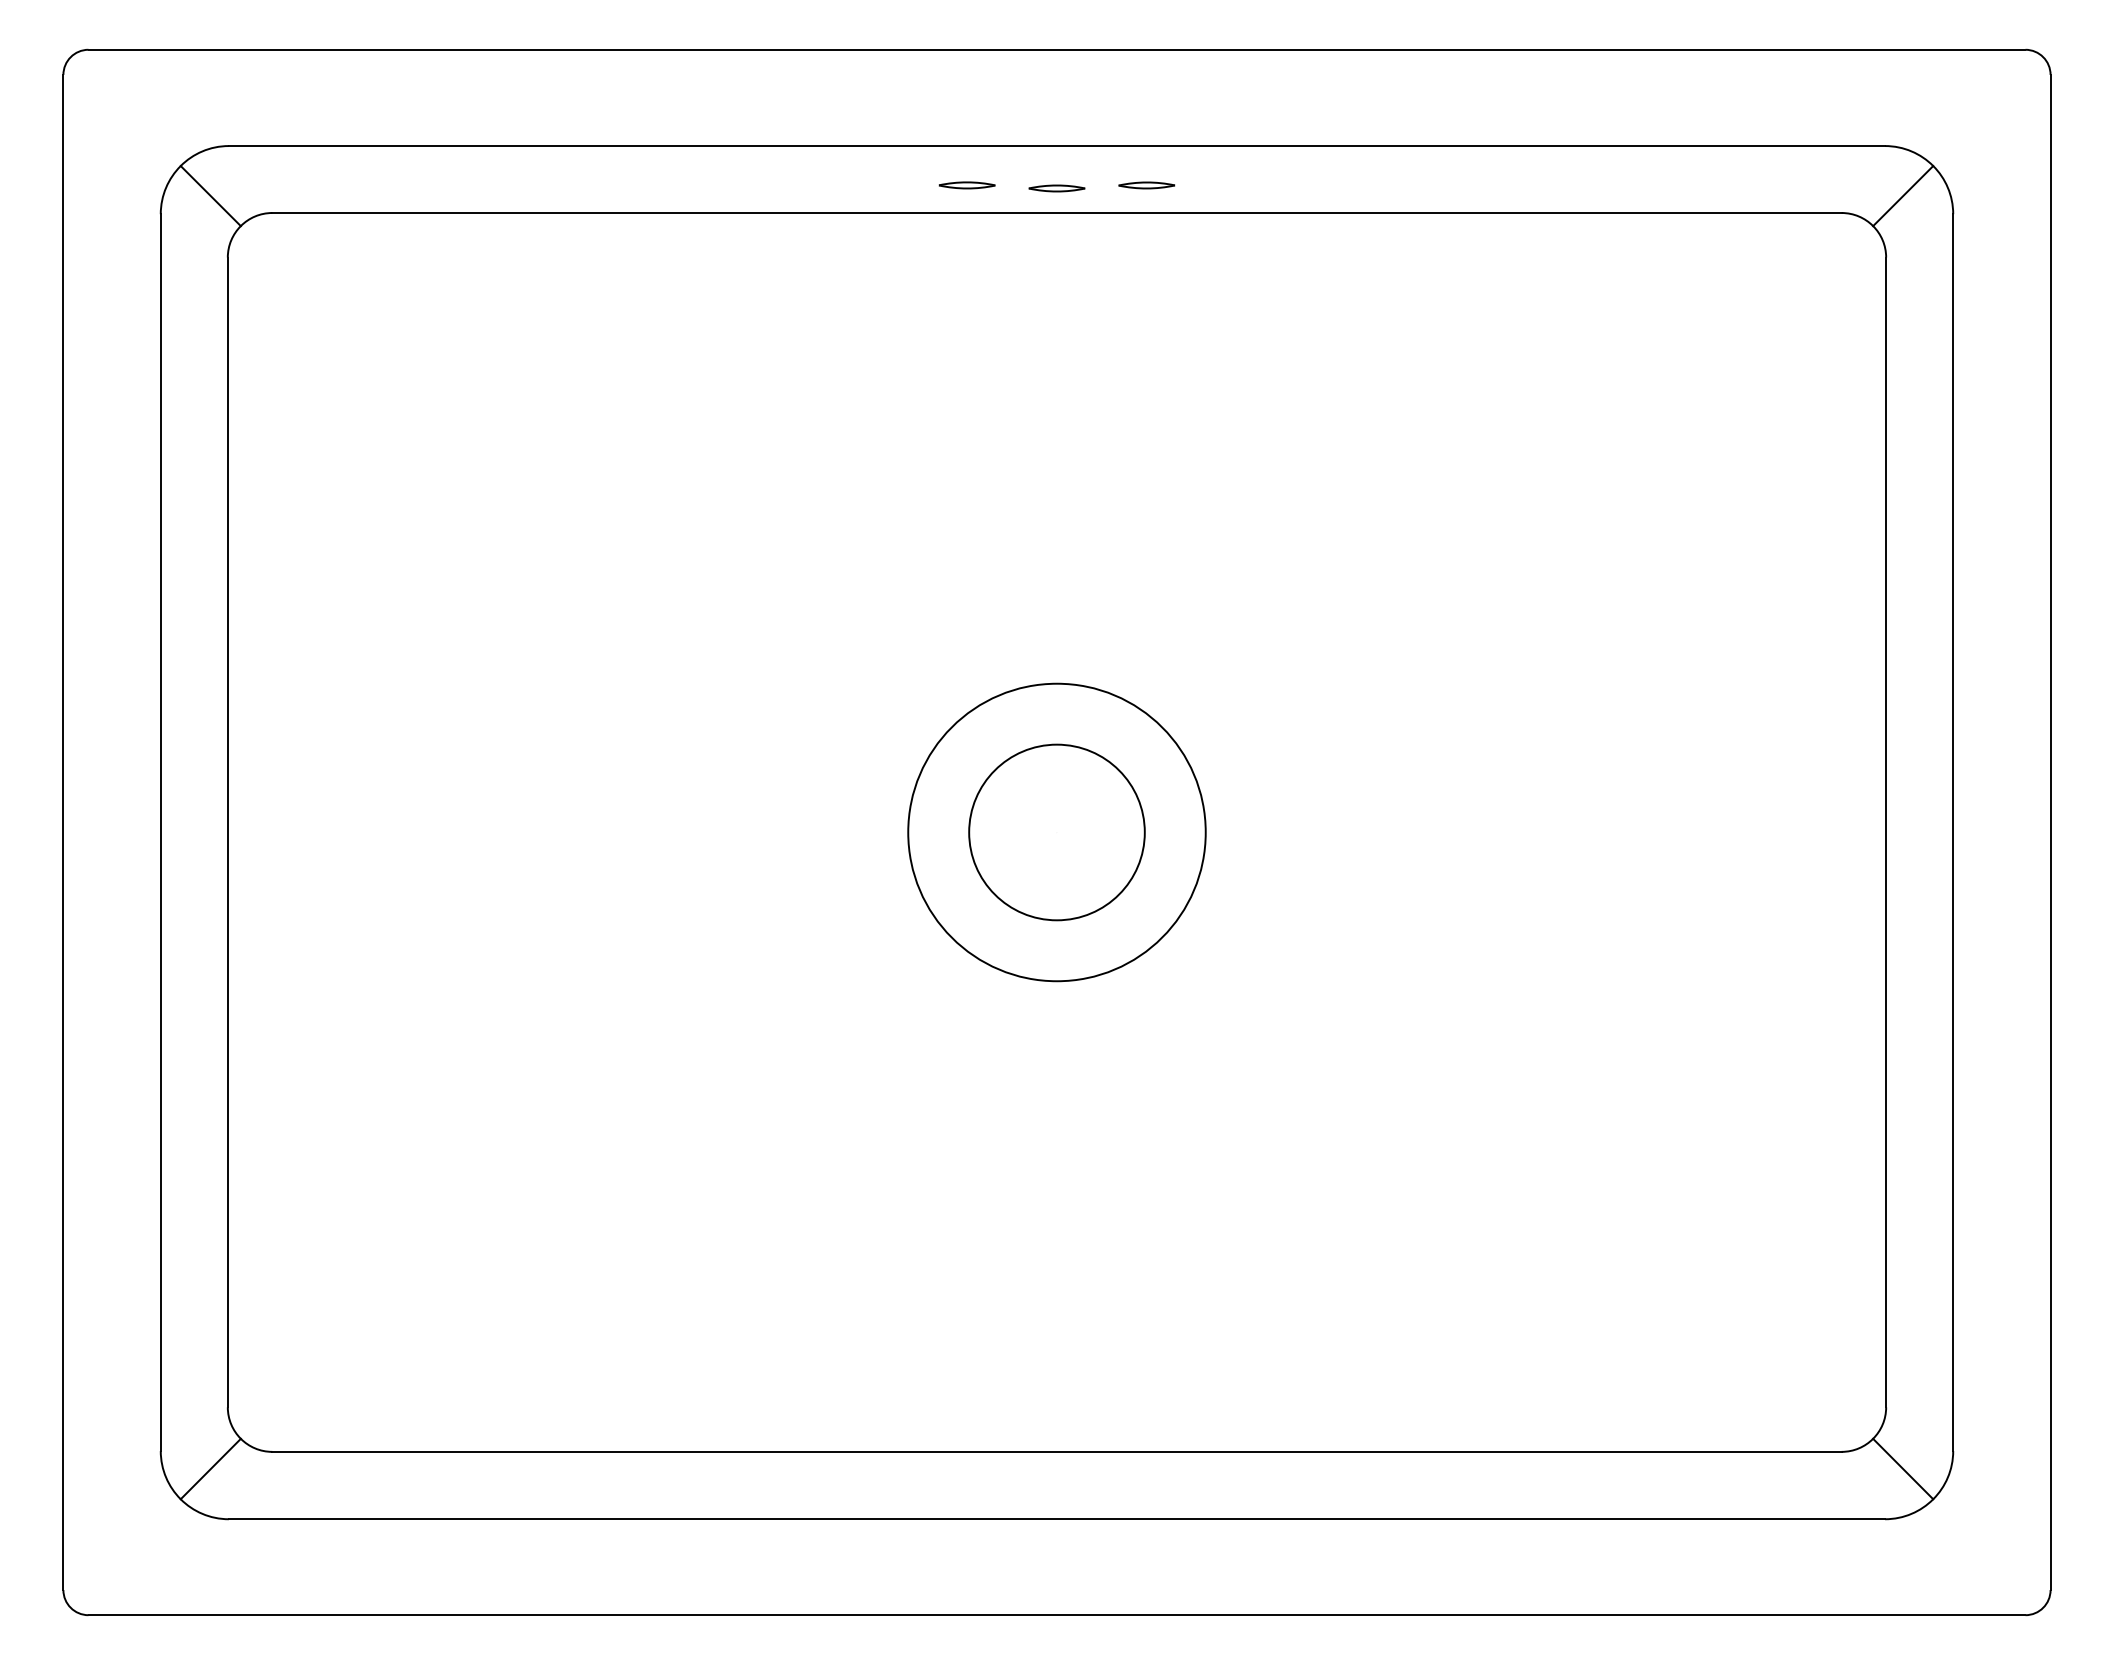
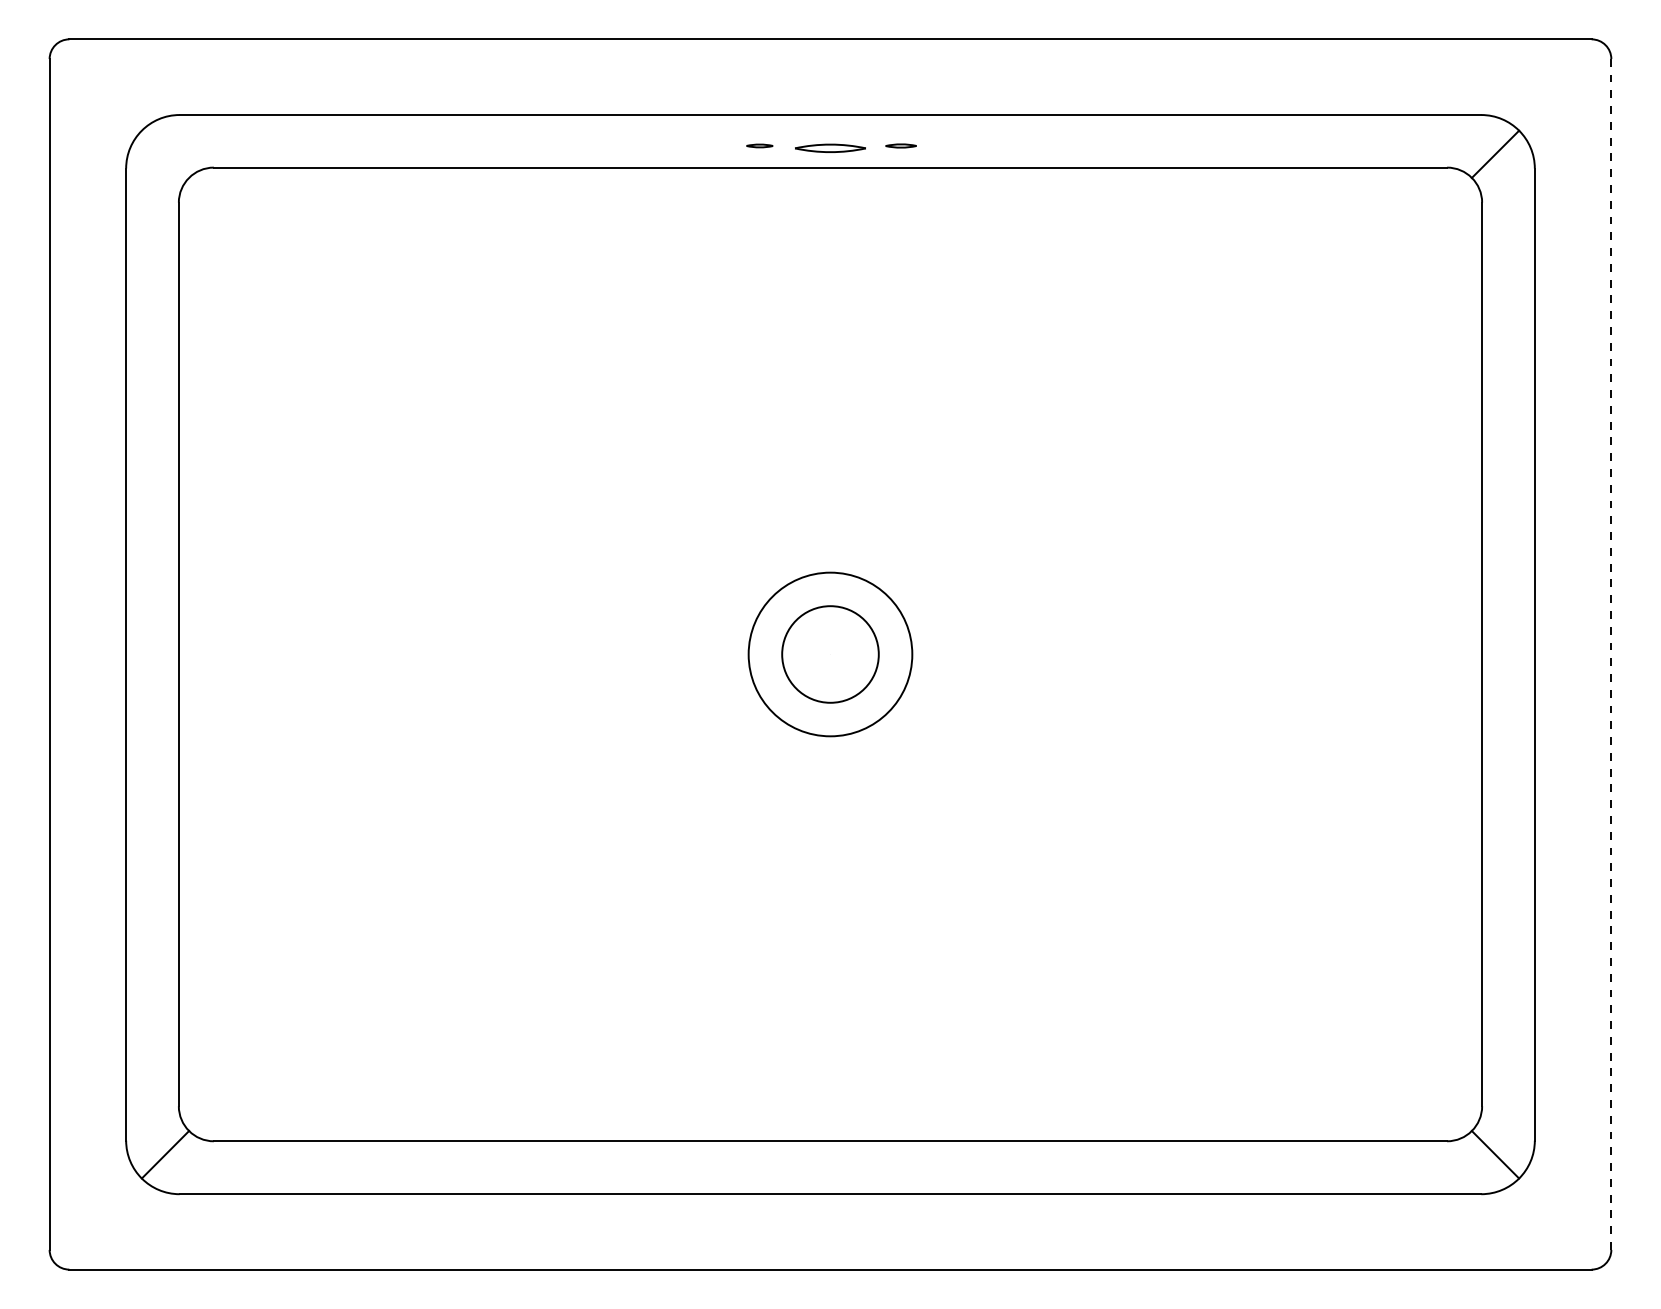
part: (966, 185) -> (759, 146), size x0.6
part: (1146, 185) -> (900, 146), size x0.7
part: (1056, 188) -> (830, 148), size x1.6
line: (210, 196) -> (165, 154), removed
circle: (1056, 832) -> (830, 654), size x0.7
circle: (1056, 832) -> (830, 654), size x0.7
line: (2050, 832) -> (1611, 654), solid -> dashed

